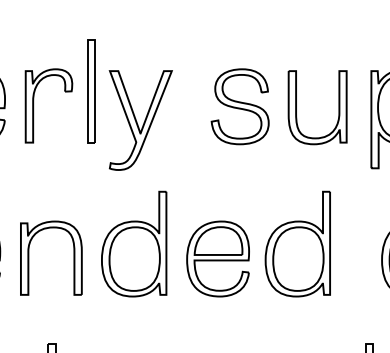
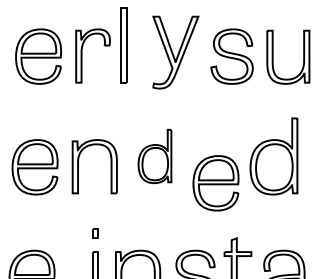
part: (140, 120) -> (175, 52), moved
part: (133, 244) -> (154, 156), size x0.7
part: (217, 259) -> (215, 183), moved

